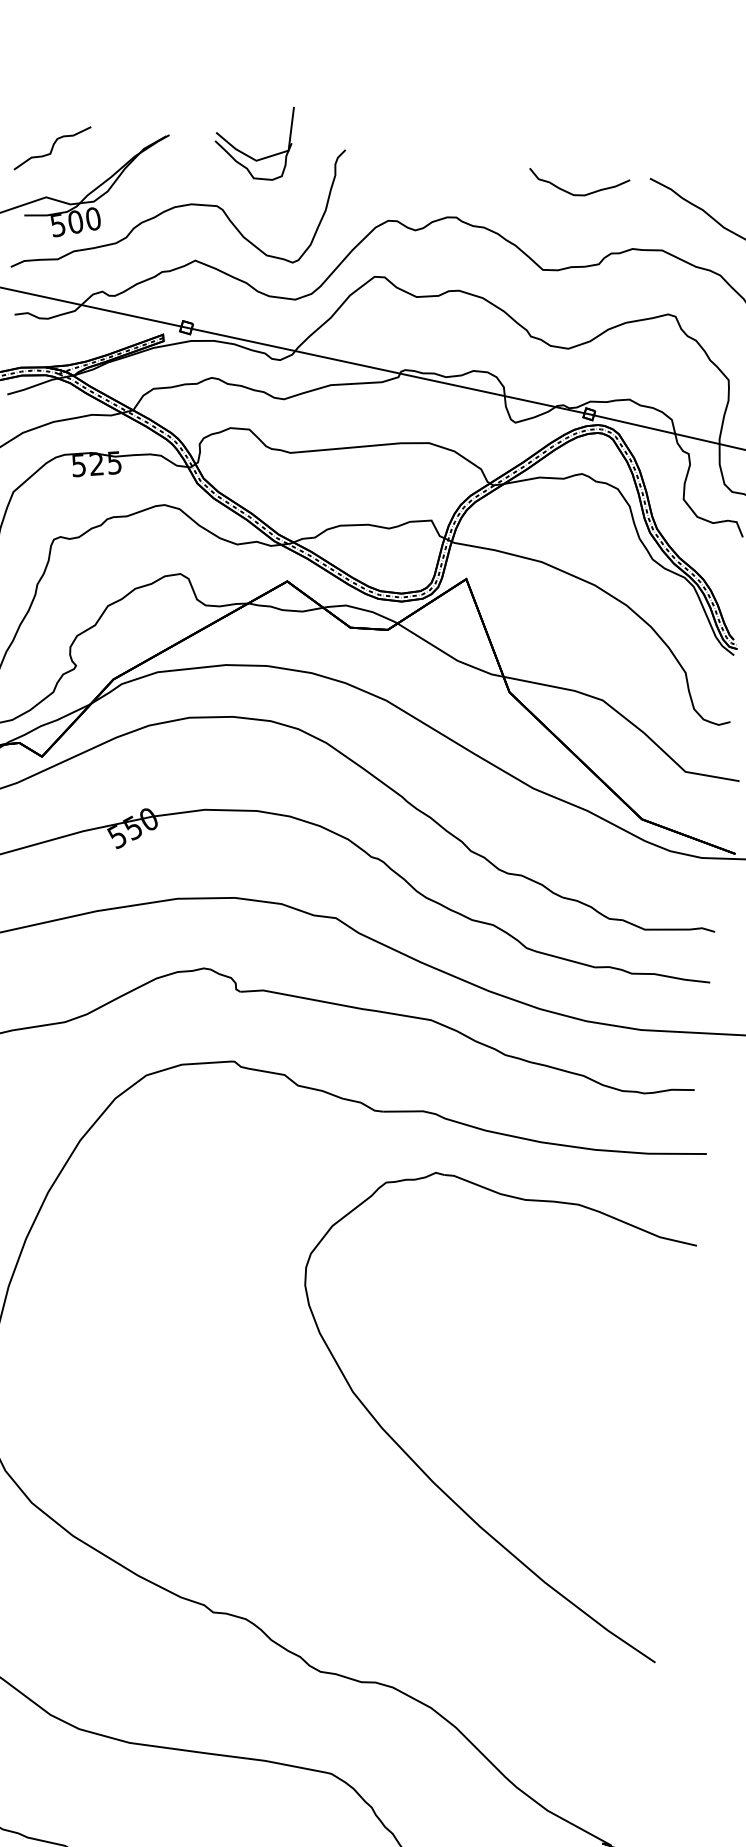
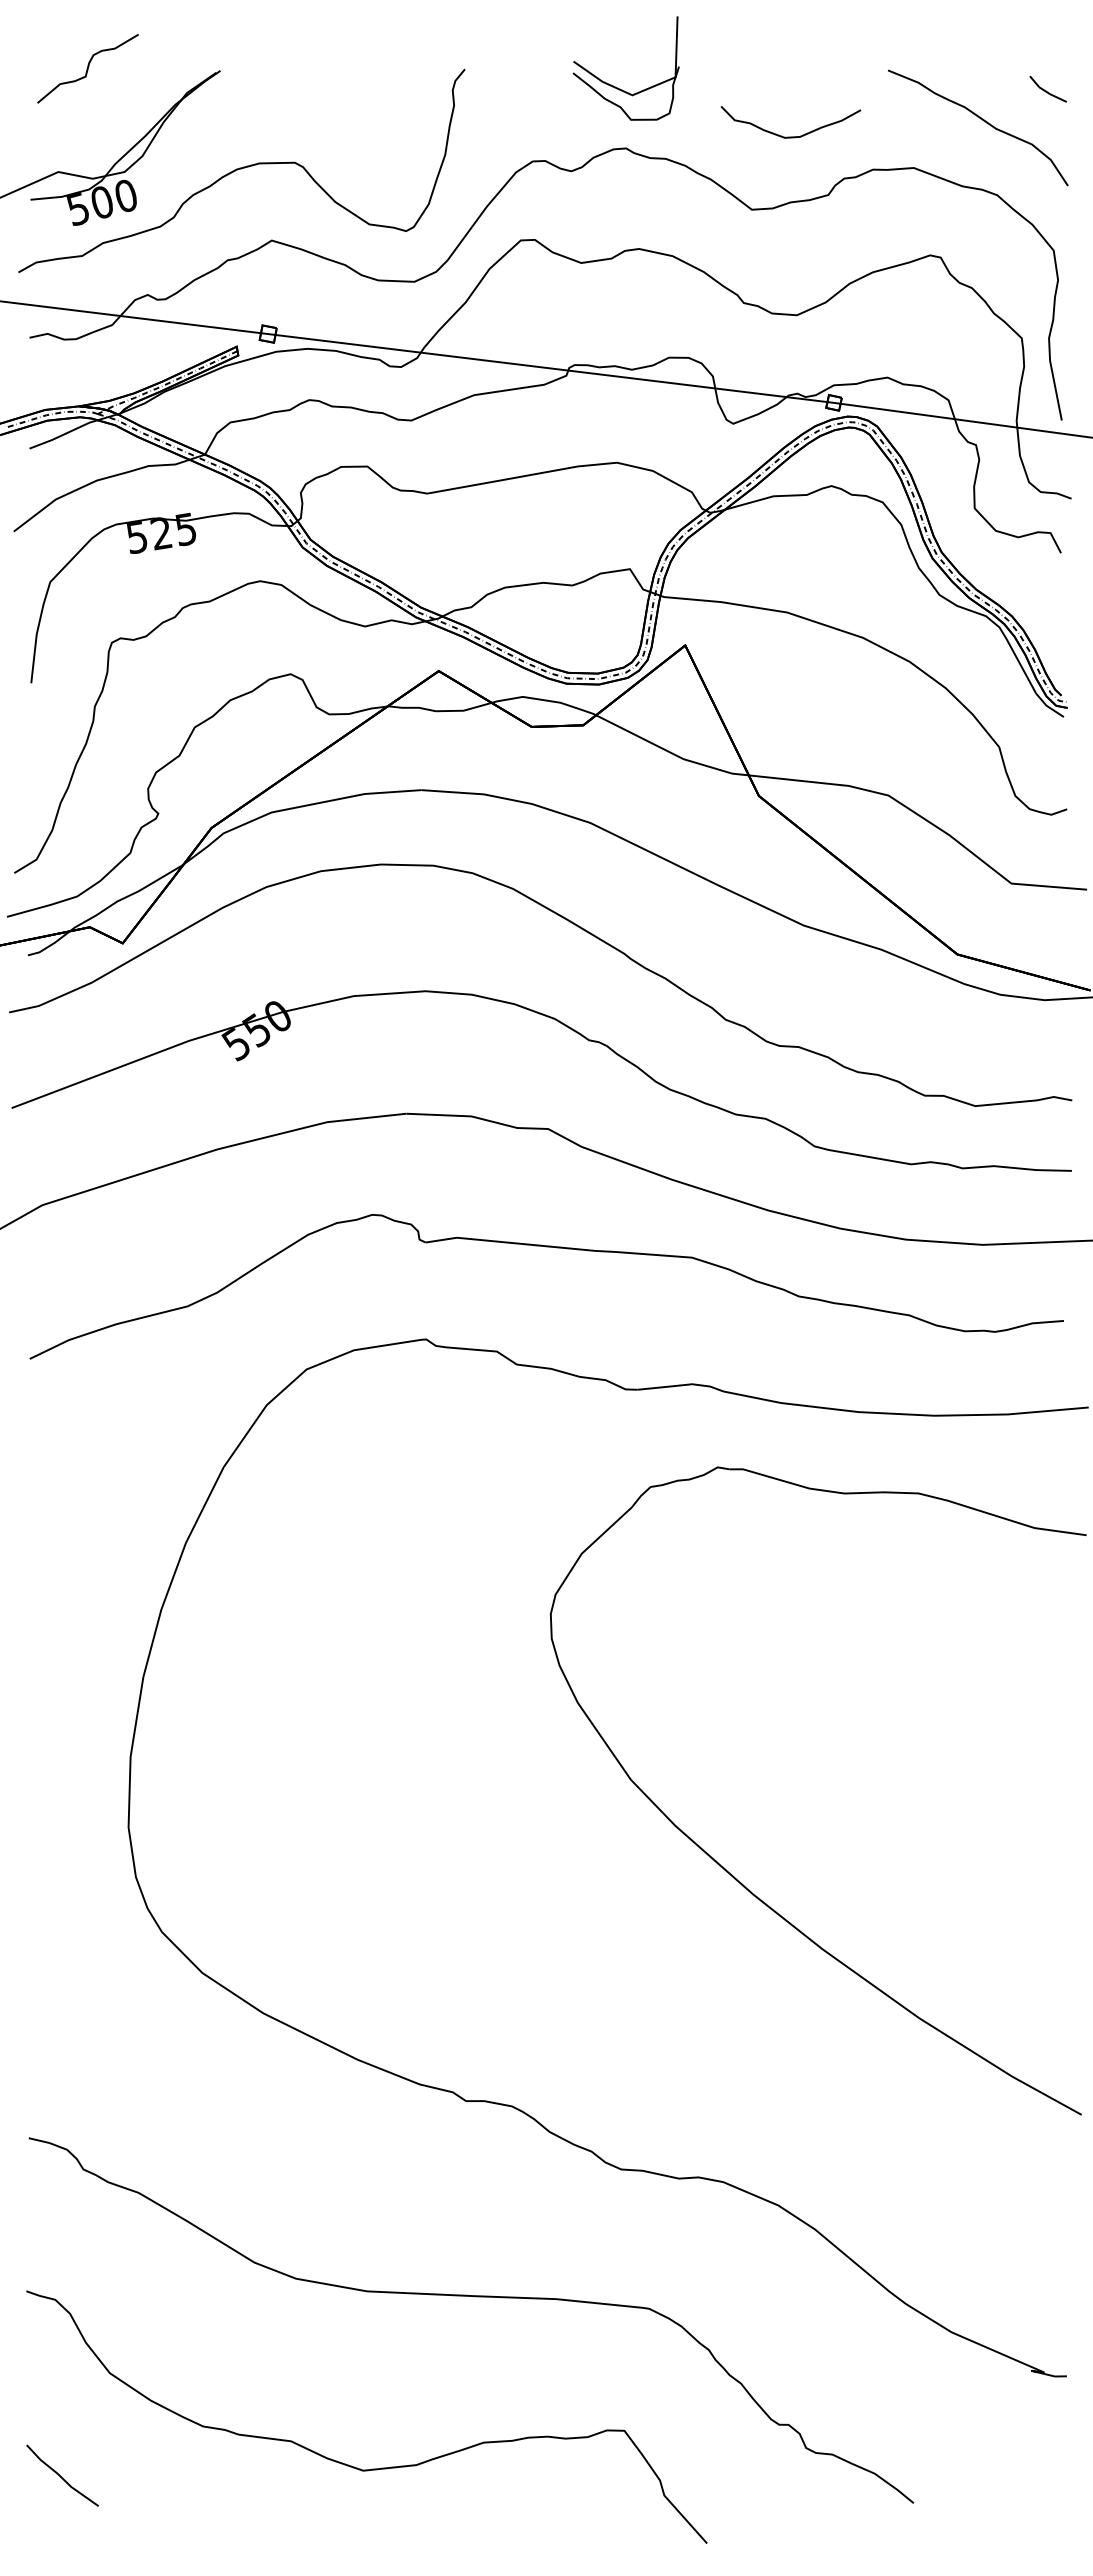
curve: (52, 148) -> (87, 68), moved
part: (244, 153) -> (615, 86), moved
curve: (577, 194) -> (790, 136), moved

